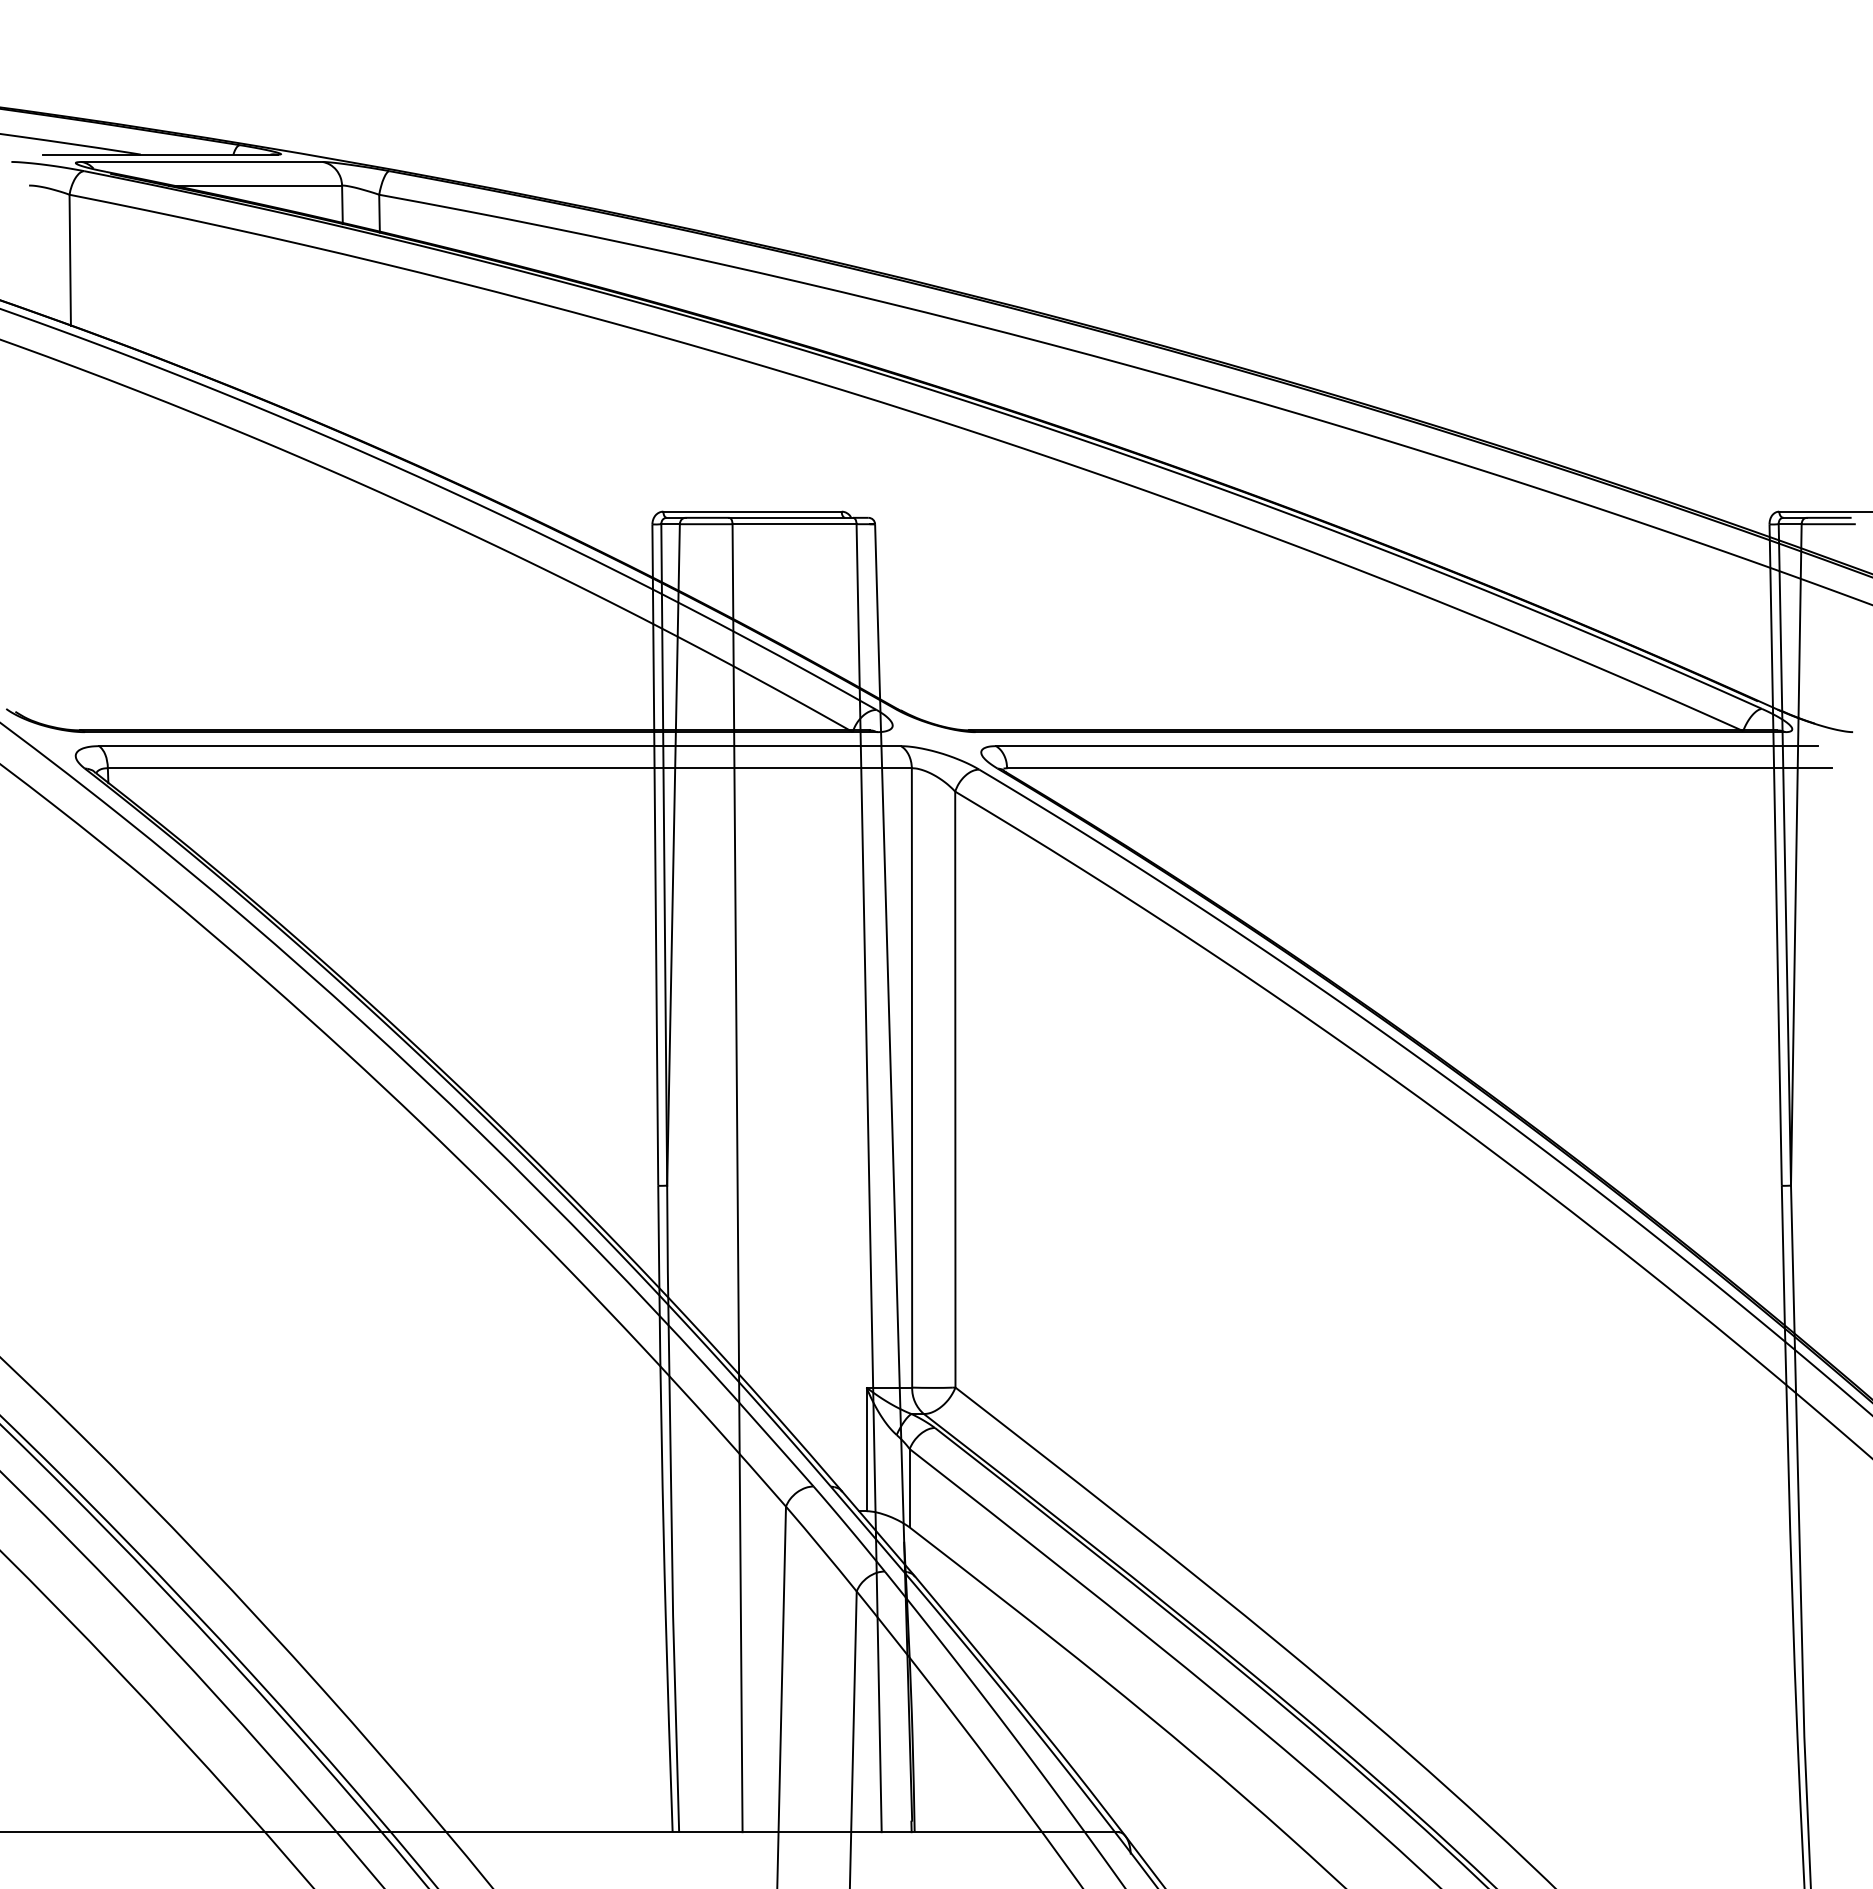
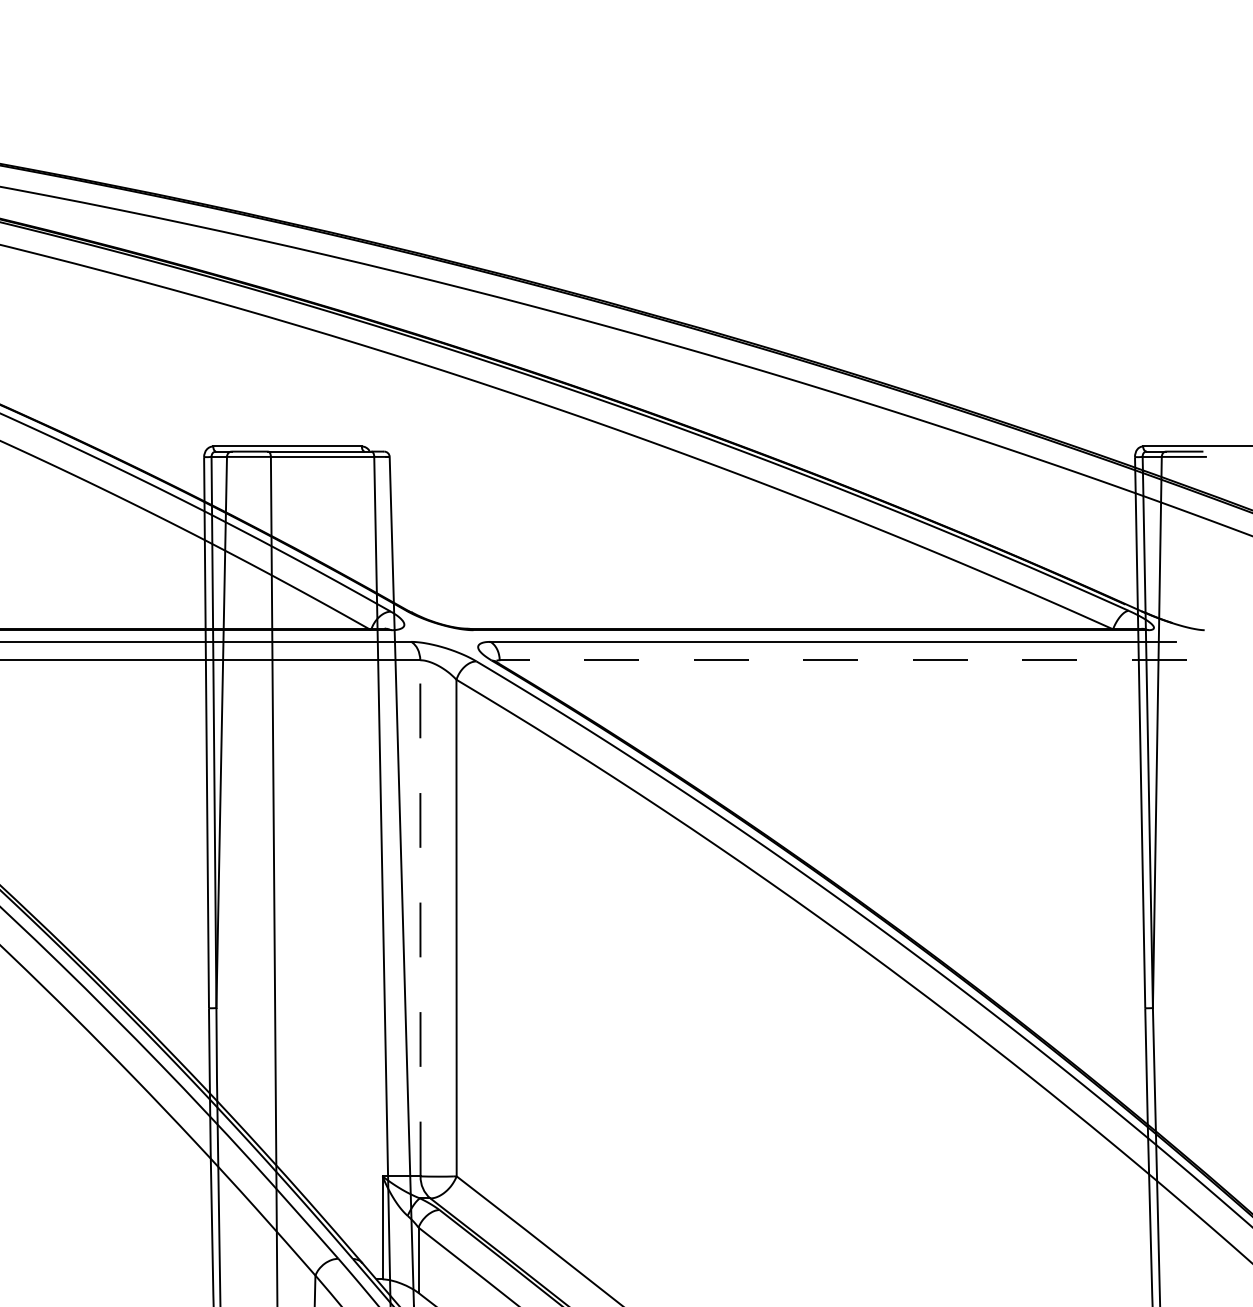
line: (1418, 768) -> (842, 660), solid -> dashed
line: (912, 1077) -> (420, 917), solid -> dashed

